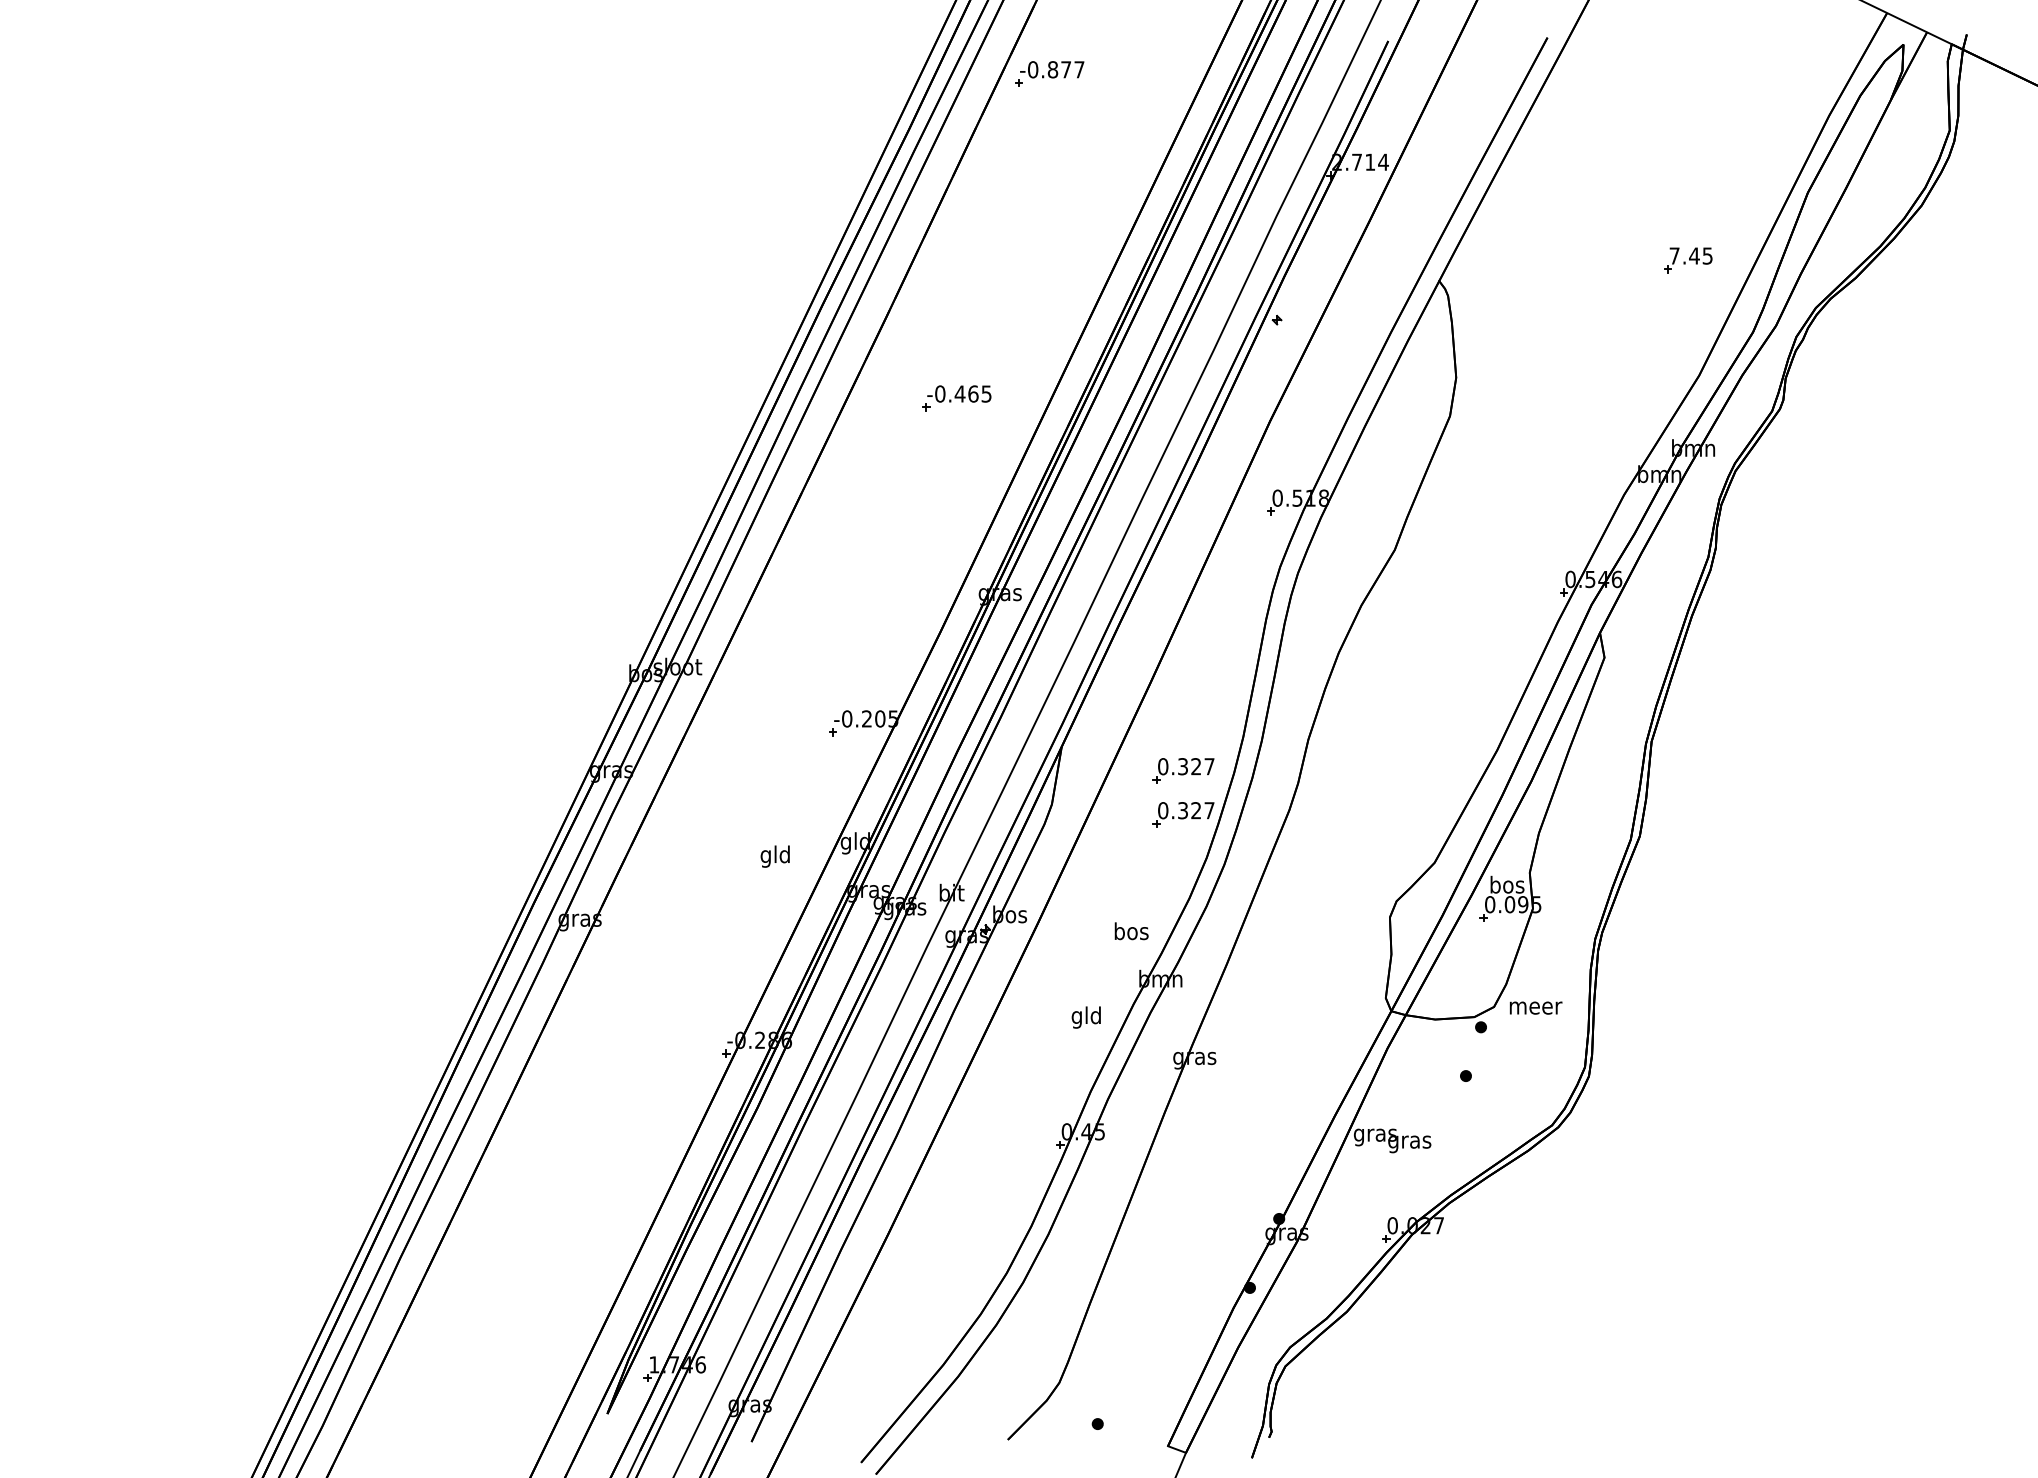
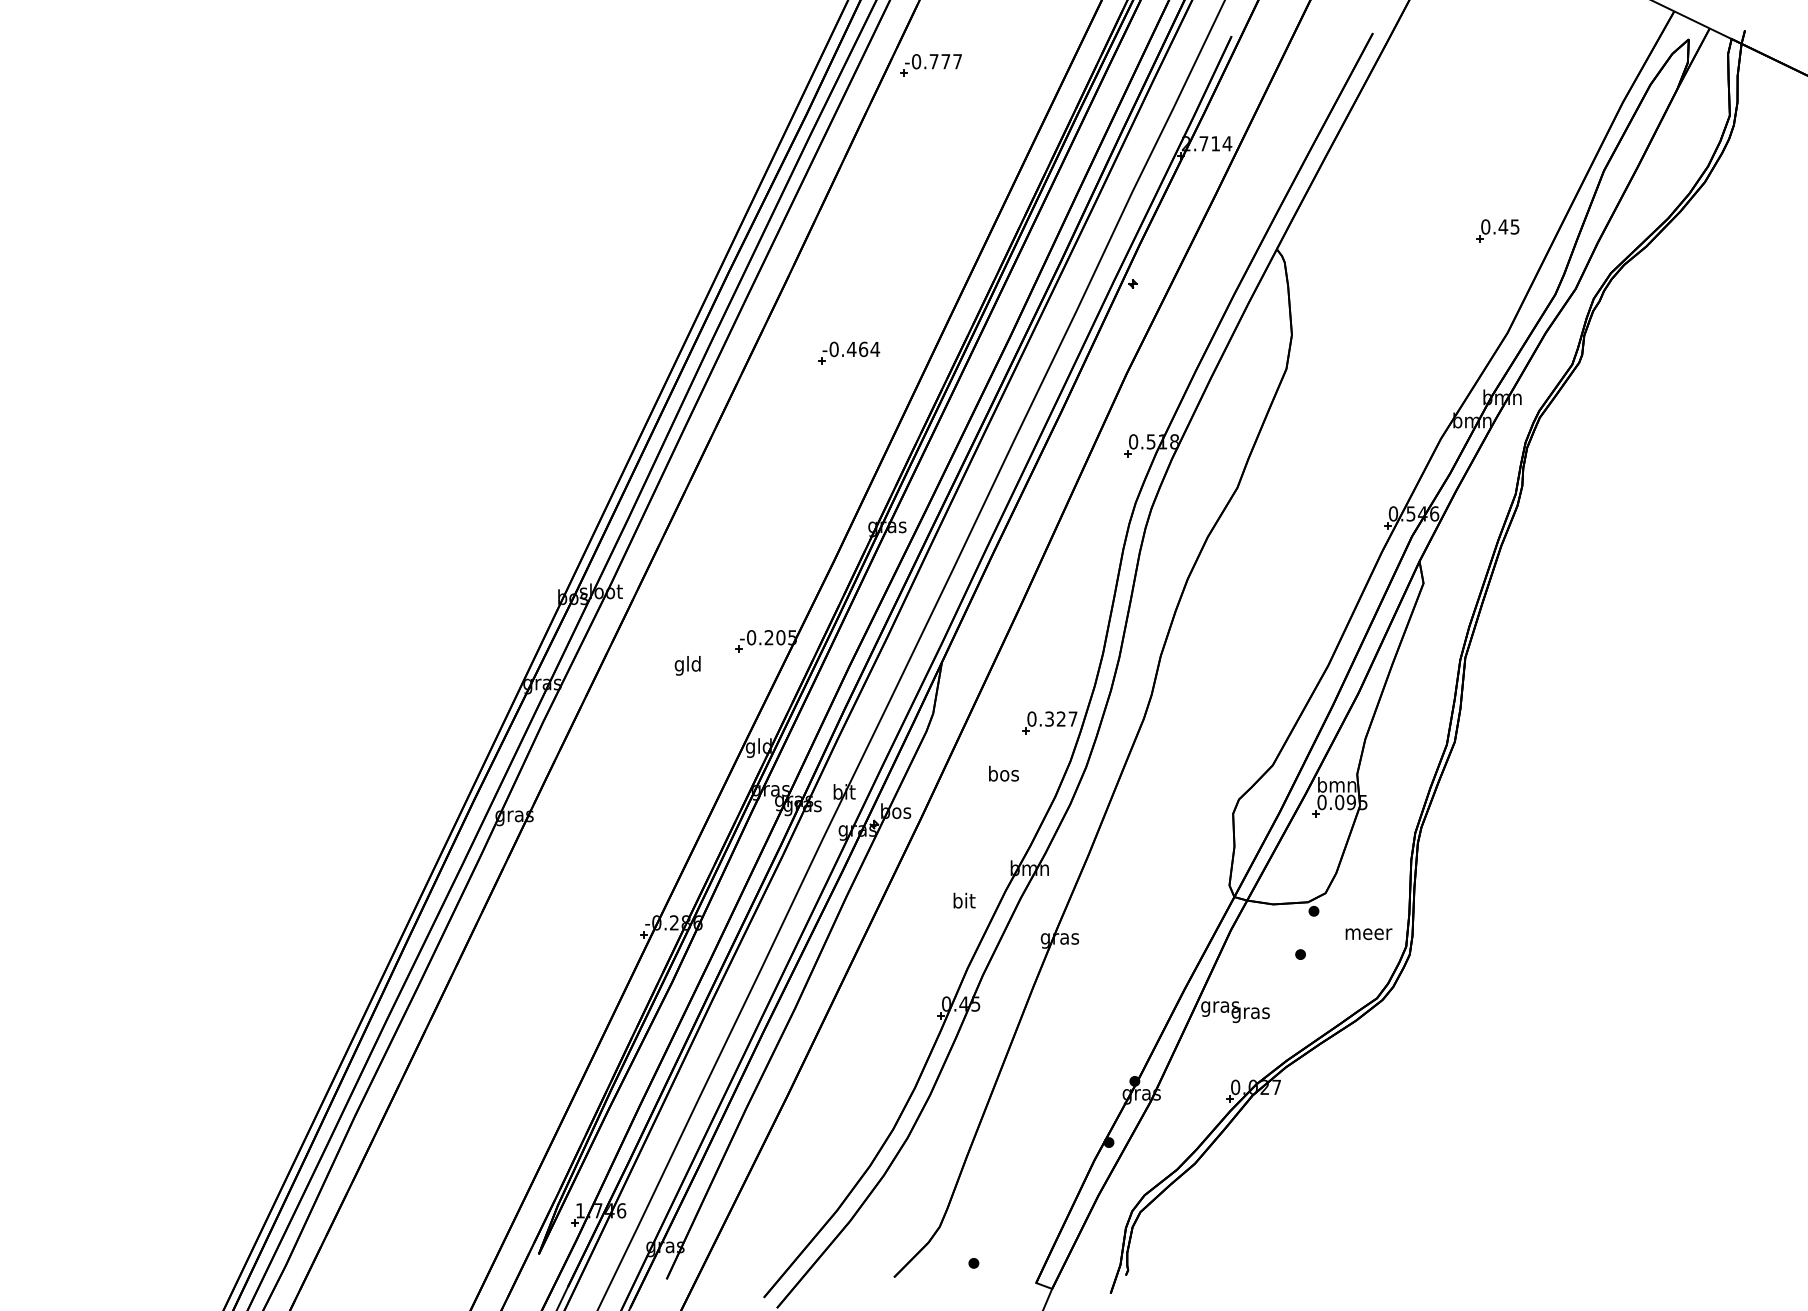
text: (1052, 69) -> (933, 61), -0.877 -> -0.777
text: (1674, 255) -> (1485, 226), 7.45 -> 0.45
text: (986, 393) -> (875, 348), -0.465 -> -0.464
part: (1183, 770) -> (1049, 683), removed
text: (774, 856) -> (687, 665), moved
text: (1506, 884) -> (1336, 784), bos -> bmn
text: (1131, 931) -> (1003, 773), moved
text: (1535, 1007) -> (1368, 933), moved
text: (1085, 1017) -> (963, 902), gld -> bit

